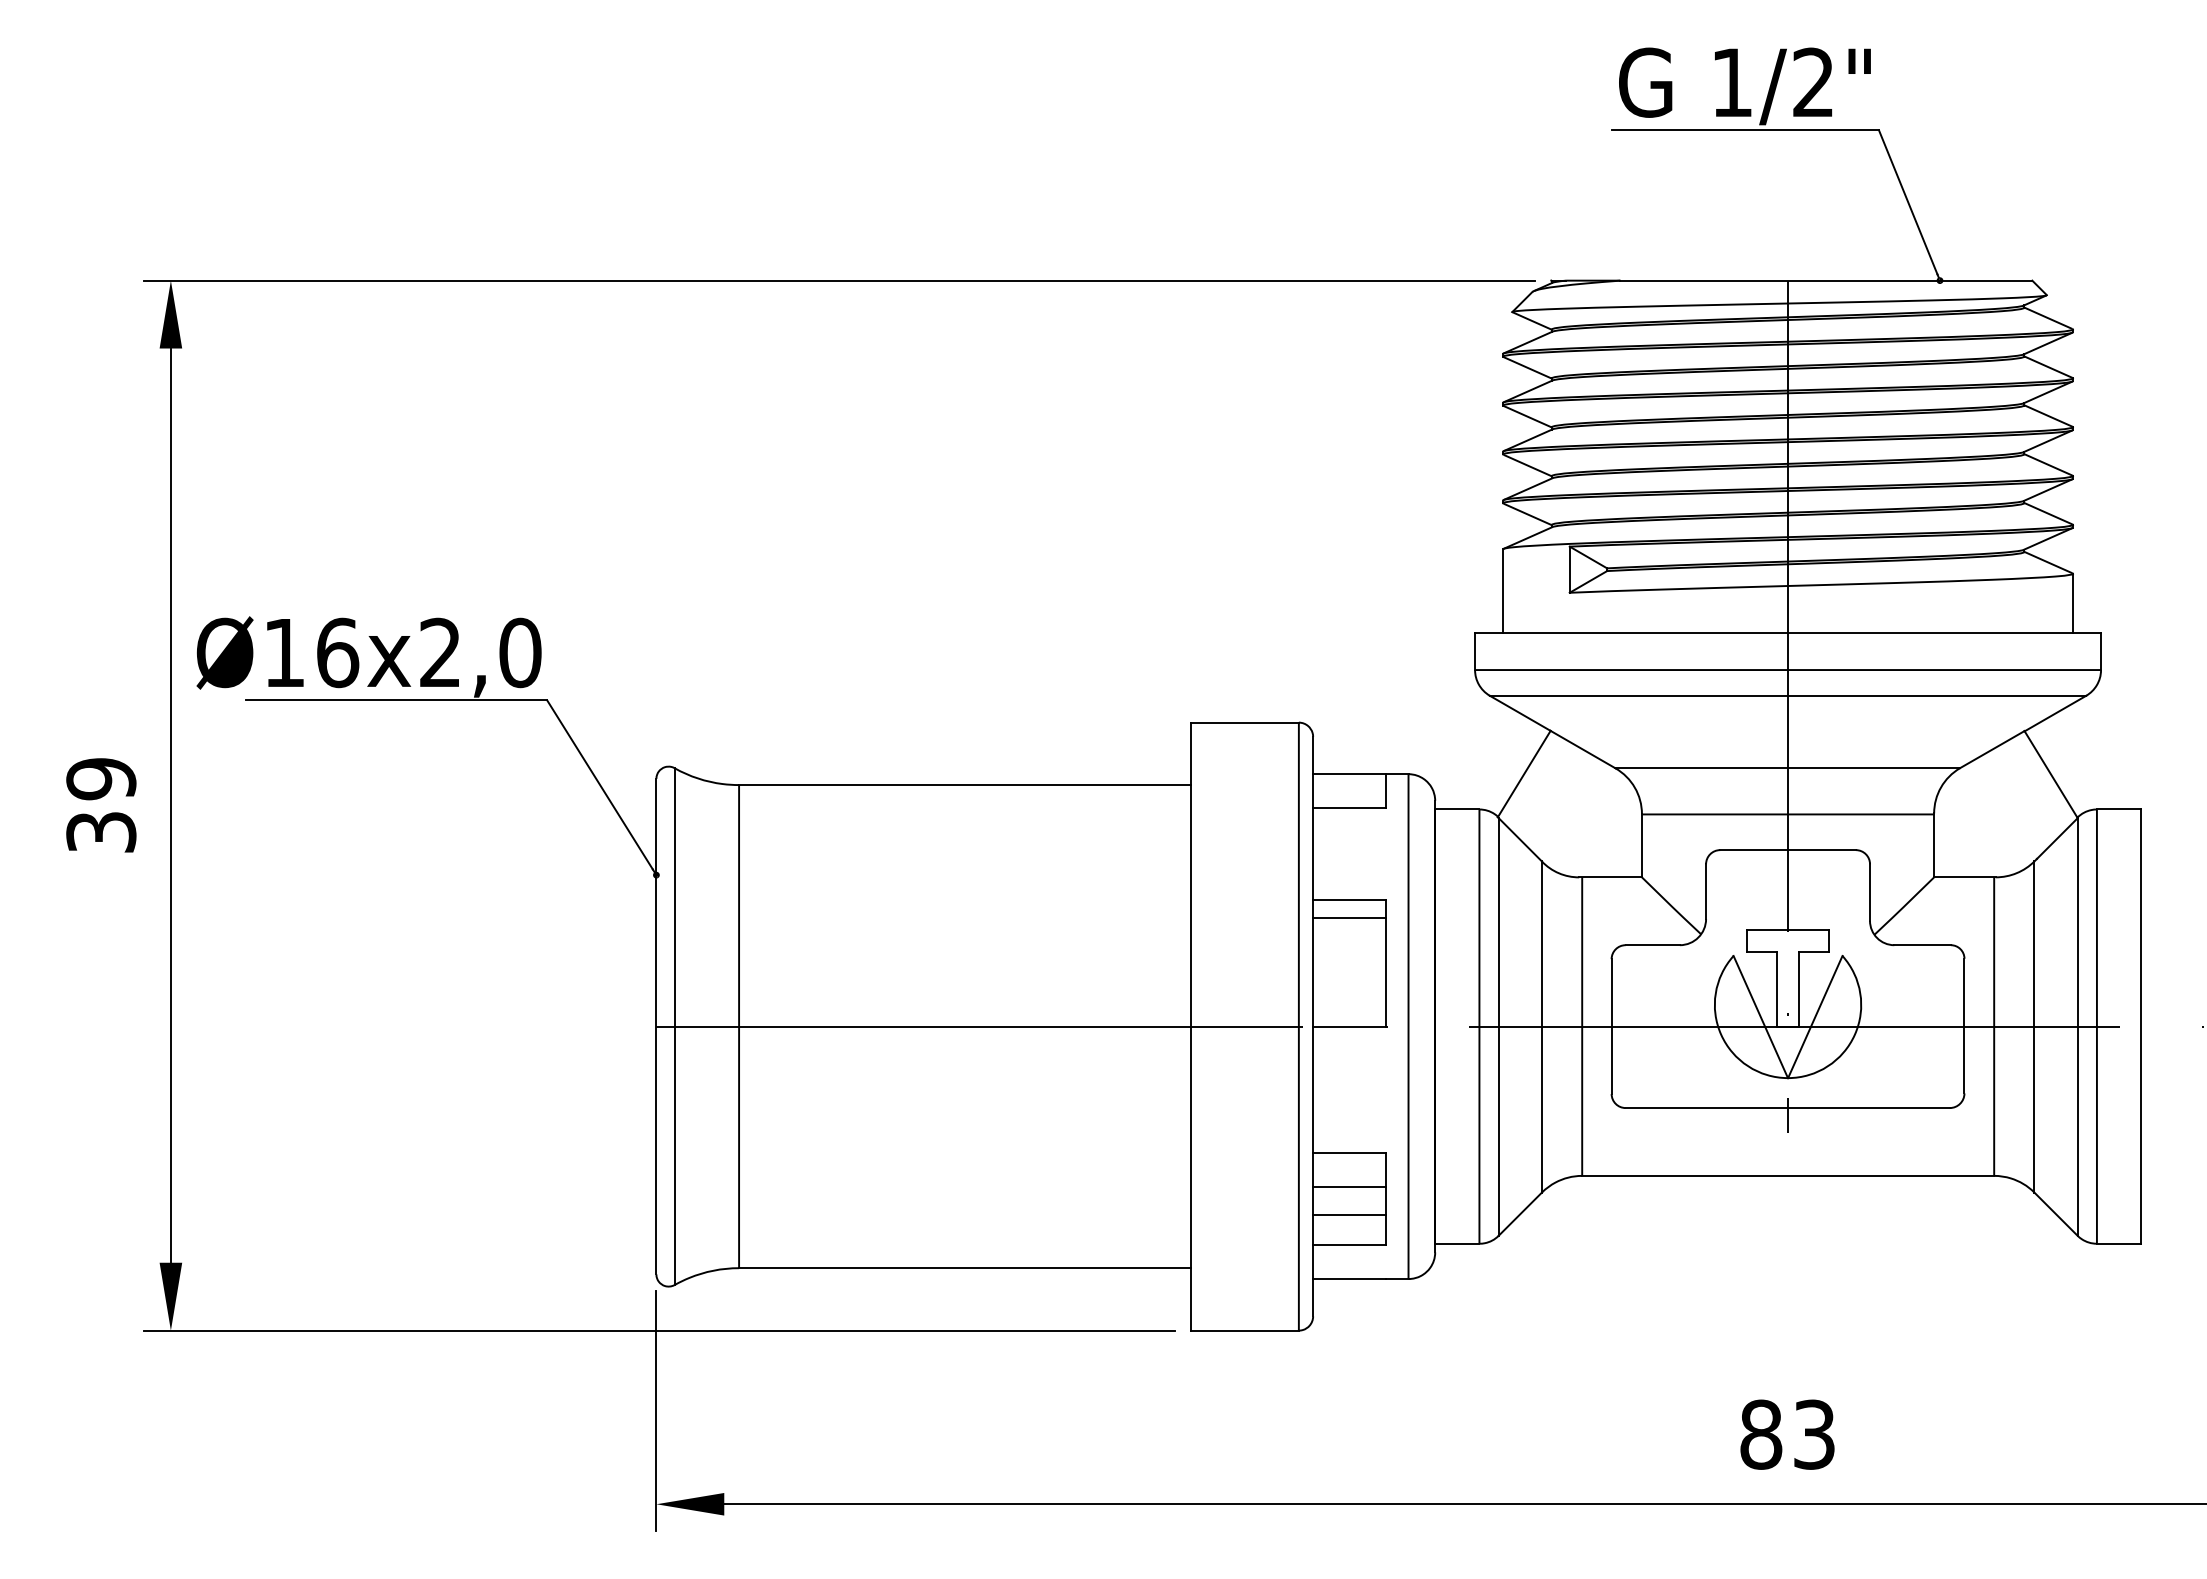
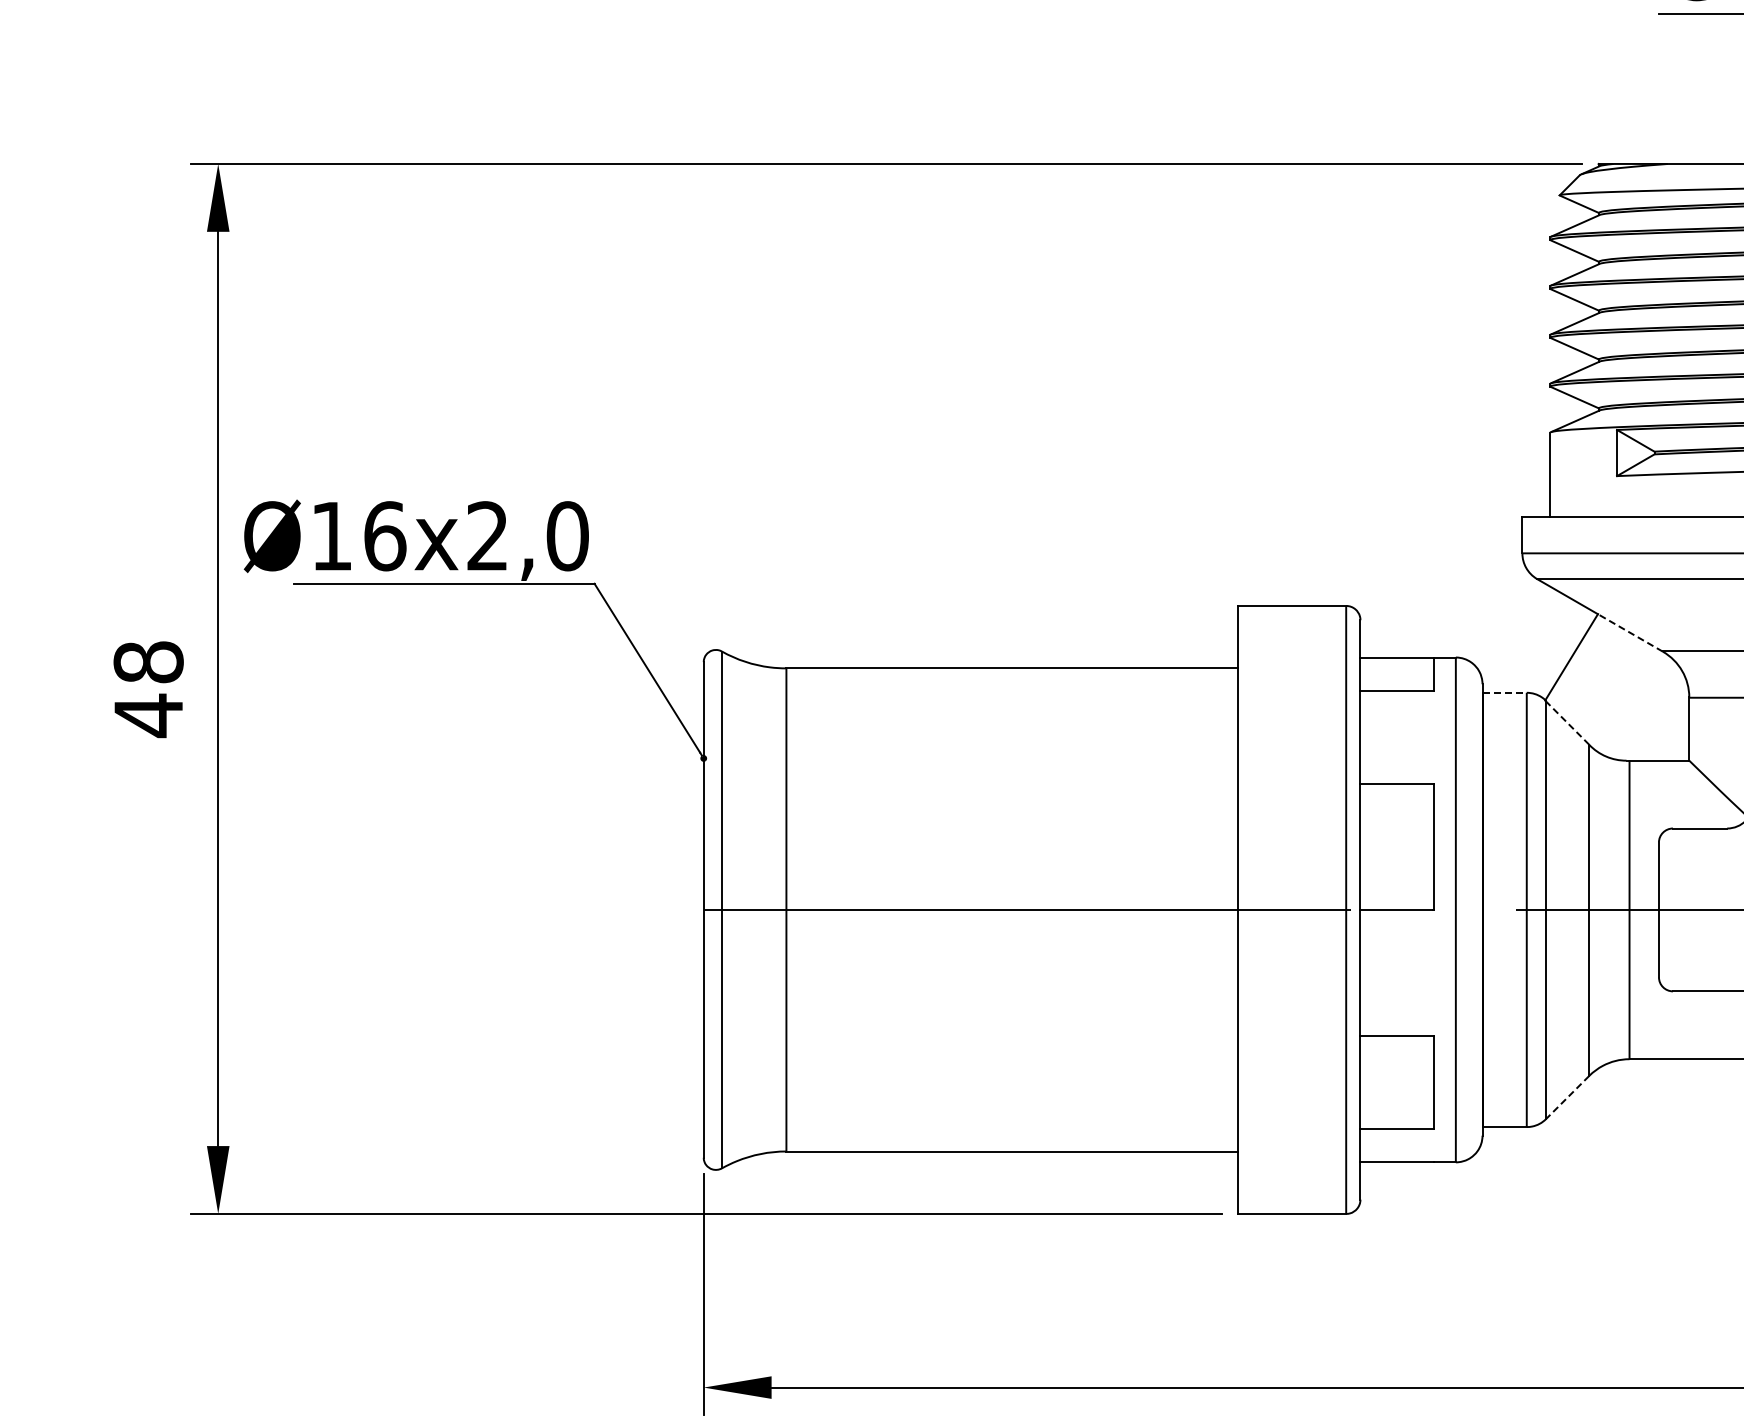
line: (1582, 749) -> (1629, 632), solid -> dashed
text: (101, 806) -> (148, 689), 39 -> 48
line: (1457, 809) -> (1504, 692), solid -> dashed
line: (1519, 839) -> (1566, 722), solid -> dashed
line: (1349, 918) -> (1396, 801), removed
line: (1349, 1186) -> (1396, 1069), removed
line: (1349, 1214) -> (1396, 1097), removed
line: (1520, 1214) -> (1567, 1097), solid -> dashed

